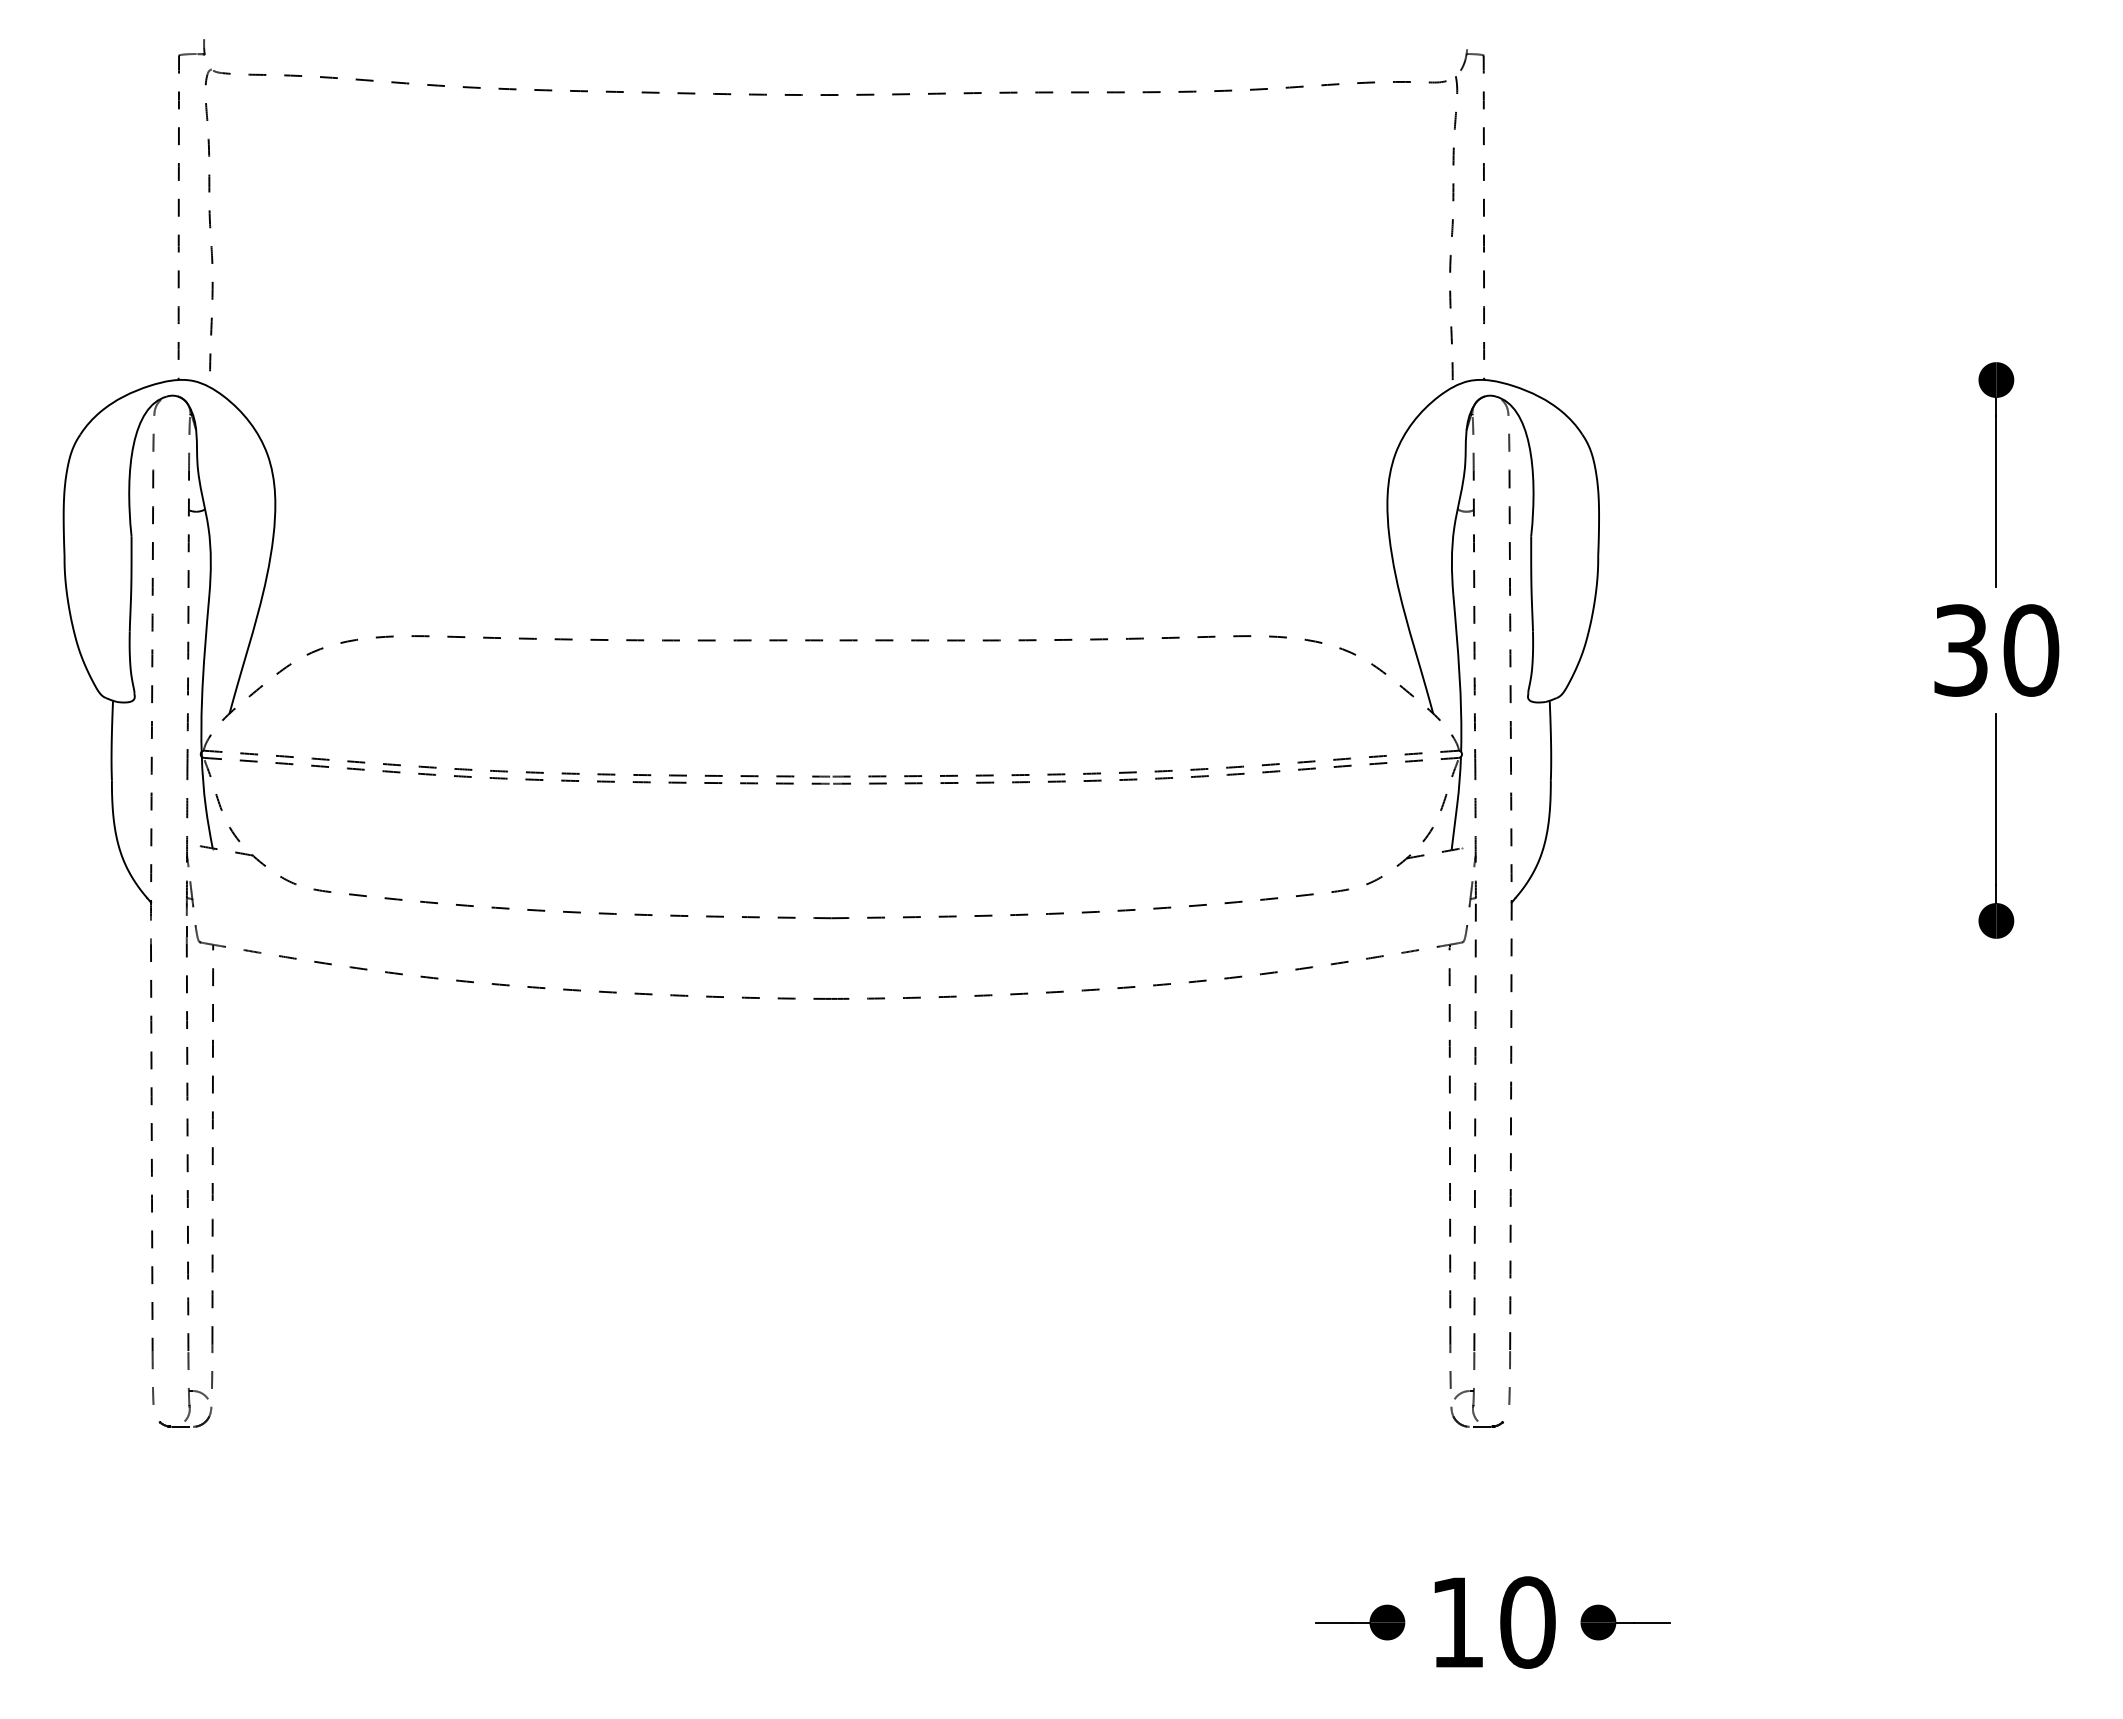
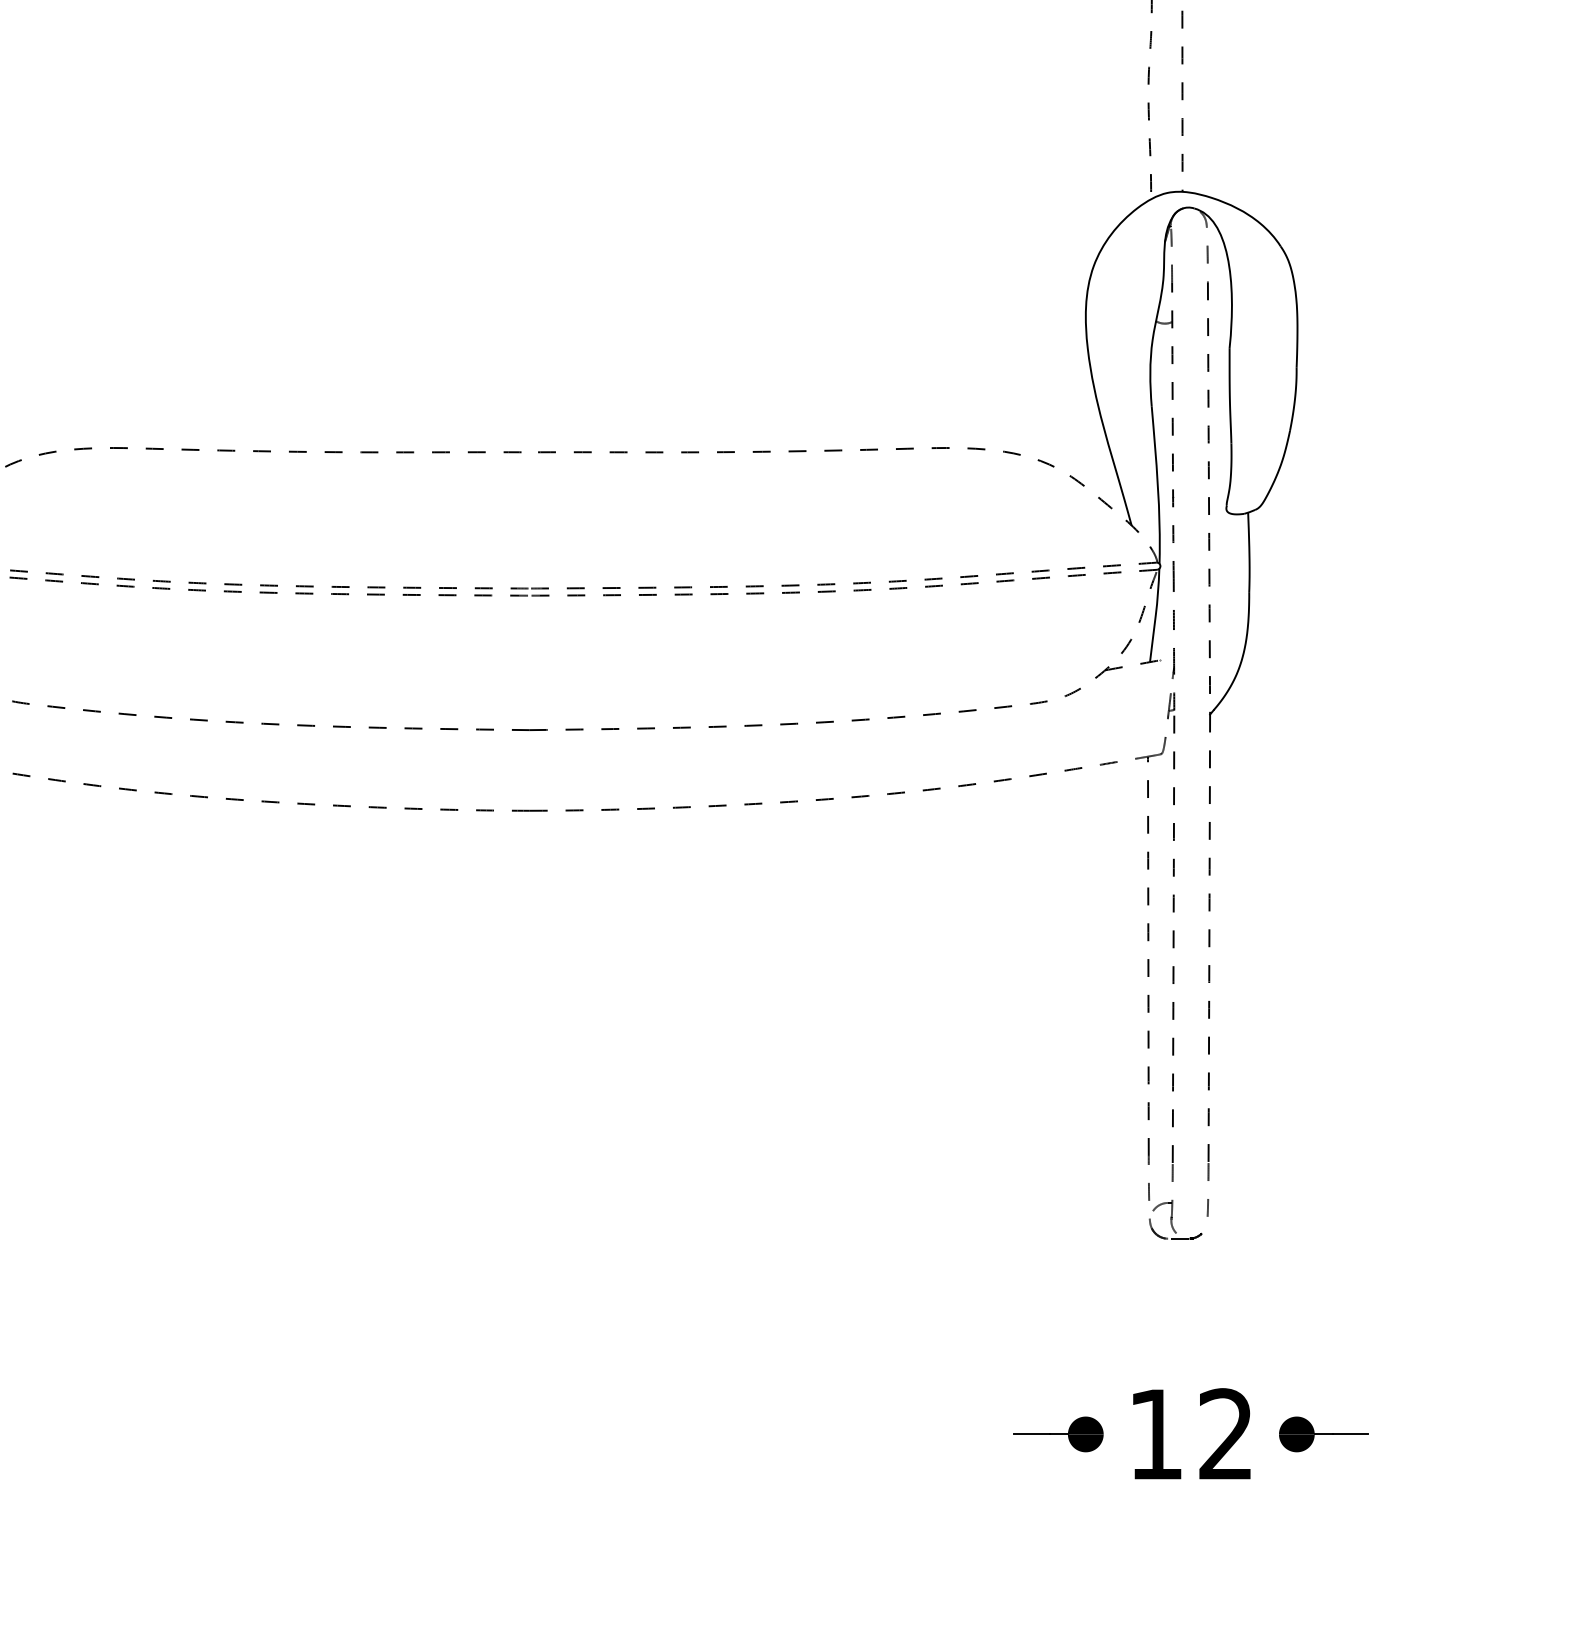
text: (1527, 1622) -> (1225, 1434), 10 -> 12

